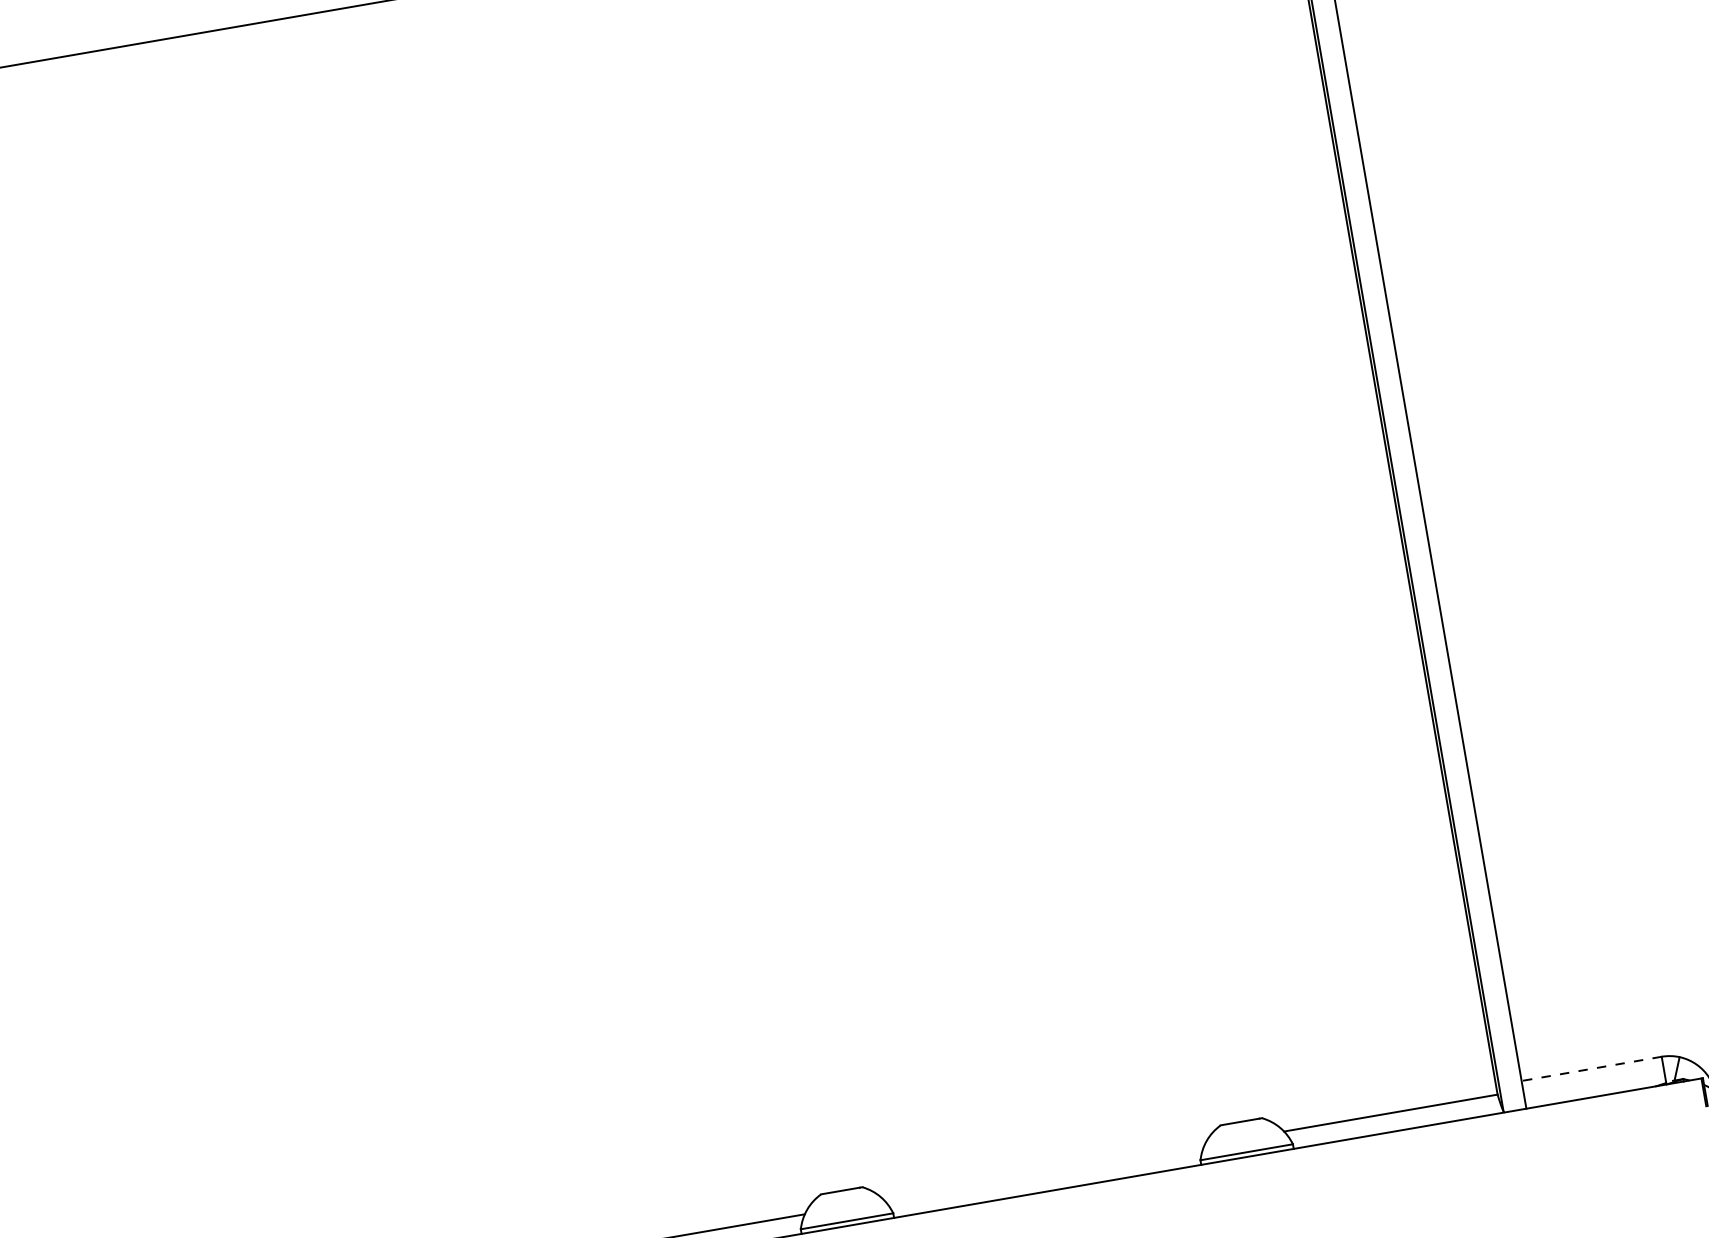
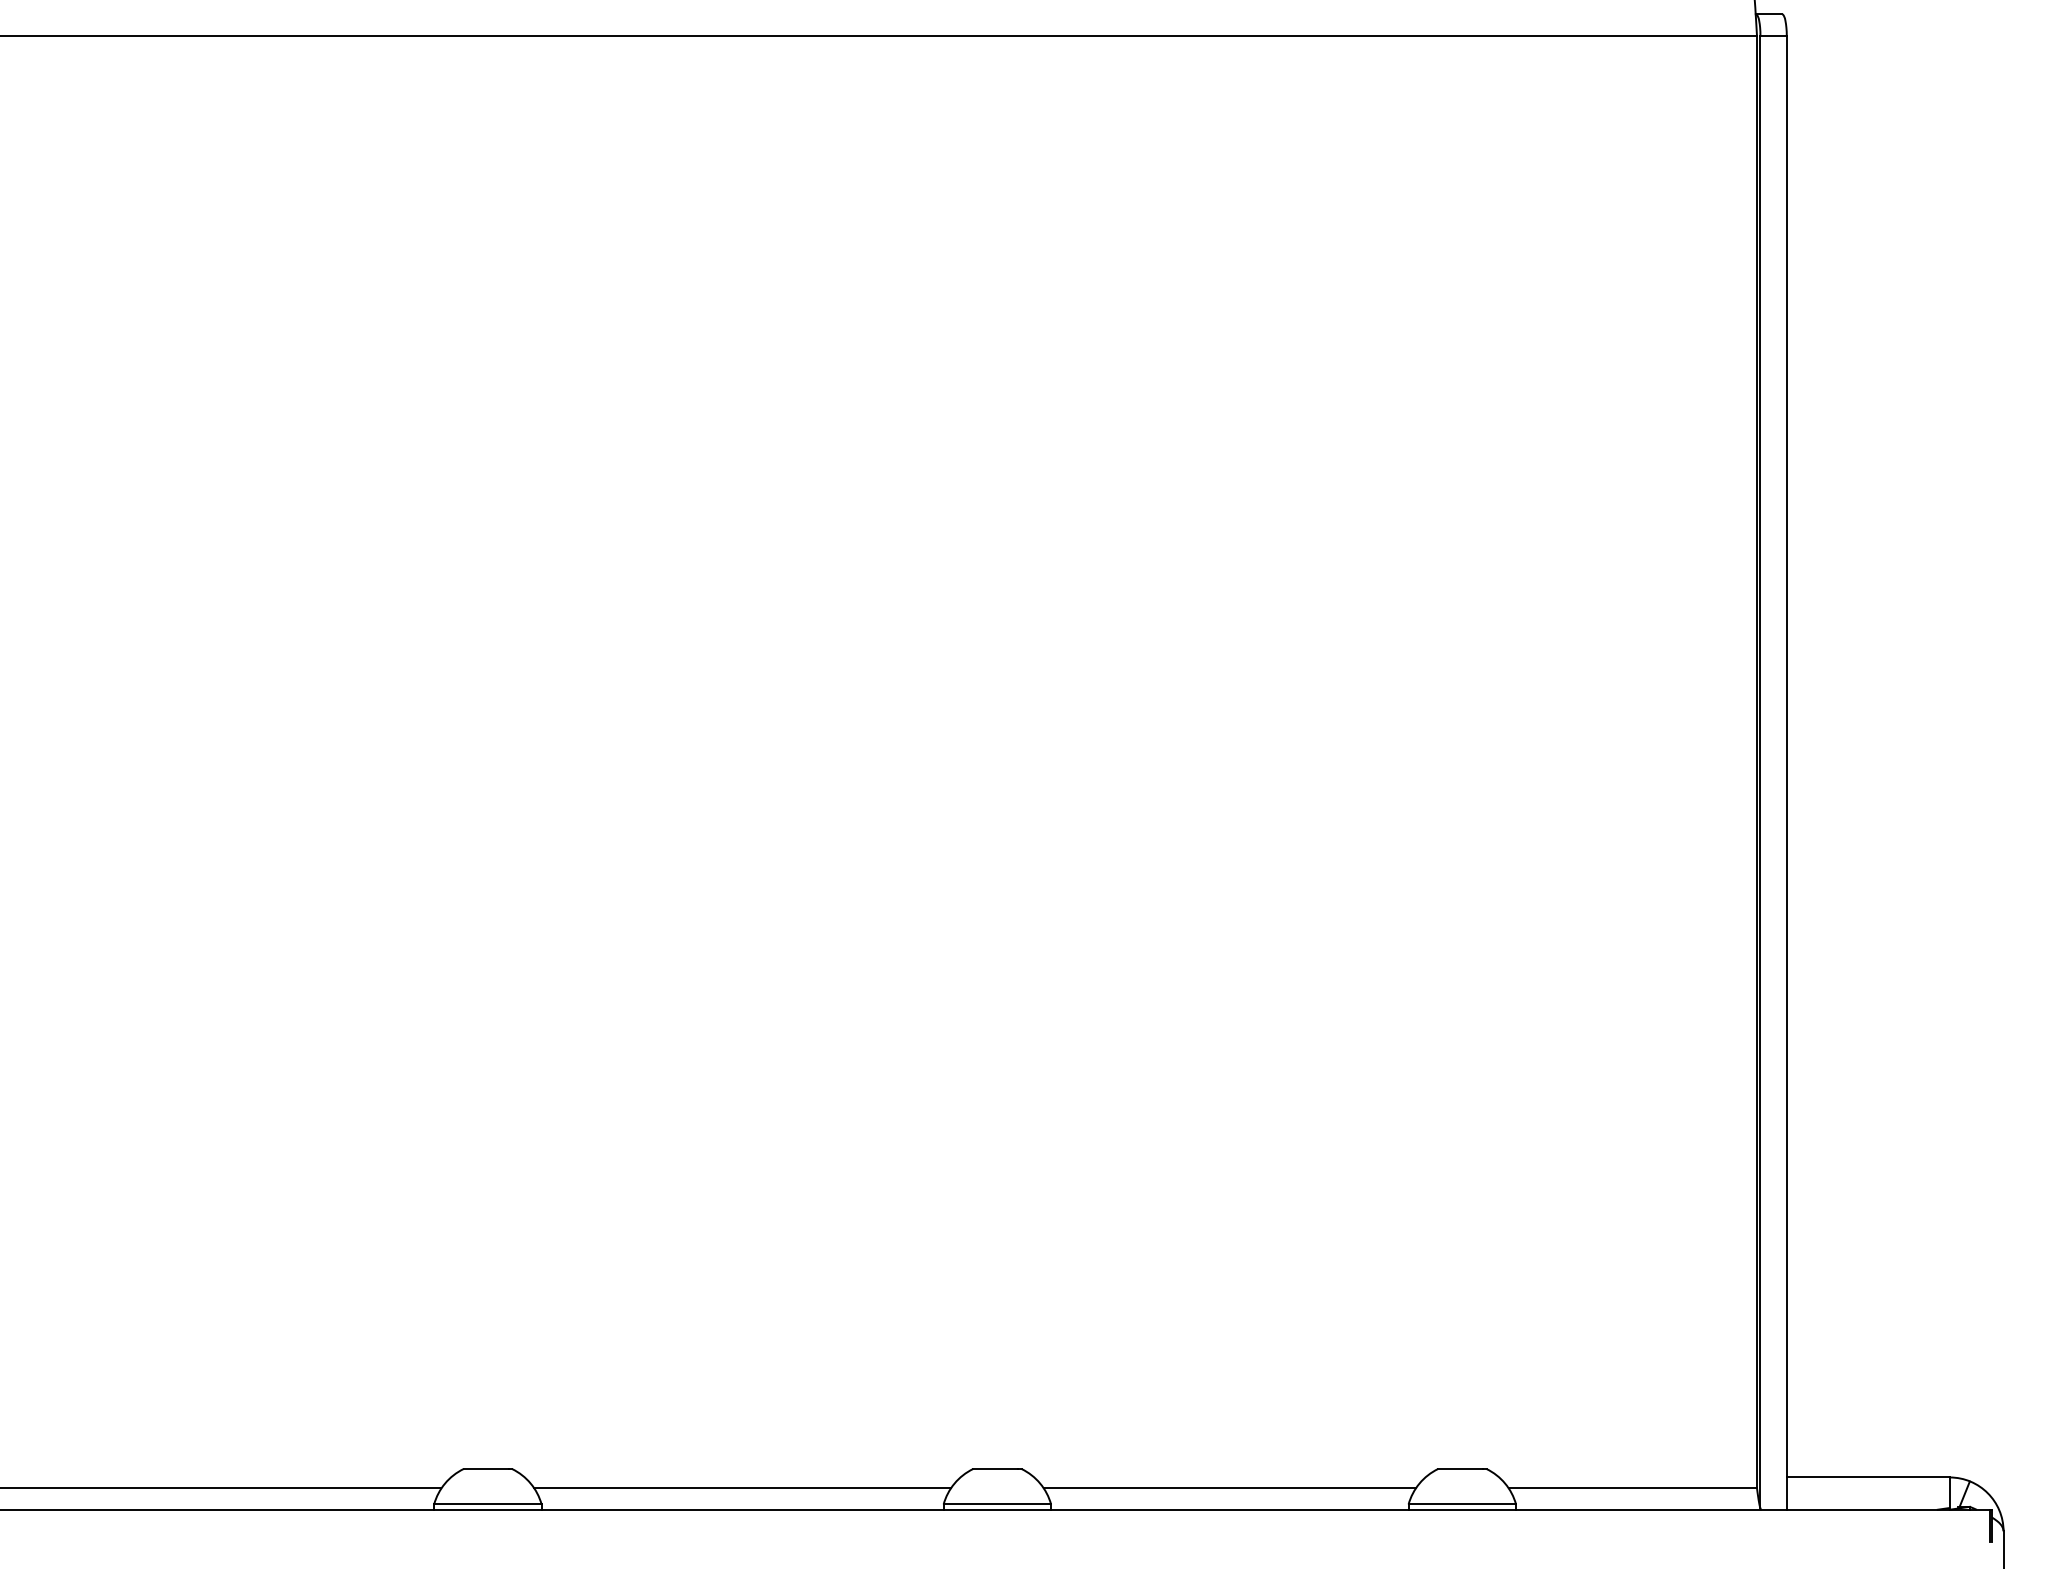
line: (1591, 1069) -> (1867, 1477), dashed -> solid
line: (1044, 1173) -> (1229, 1488), added

